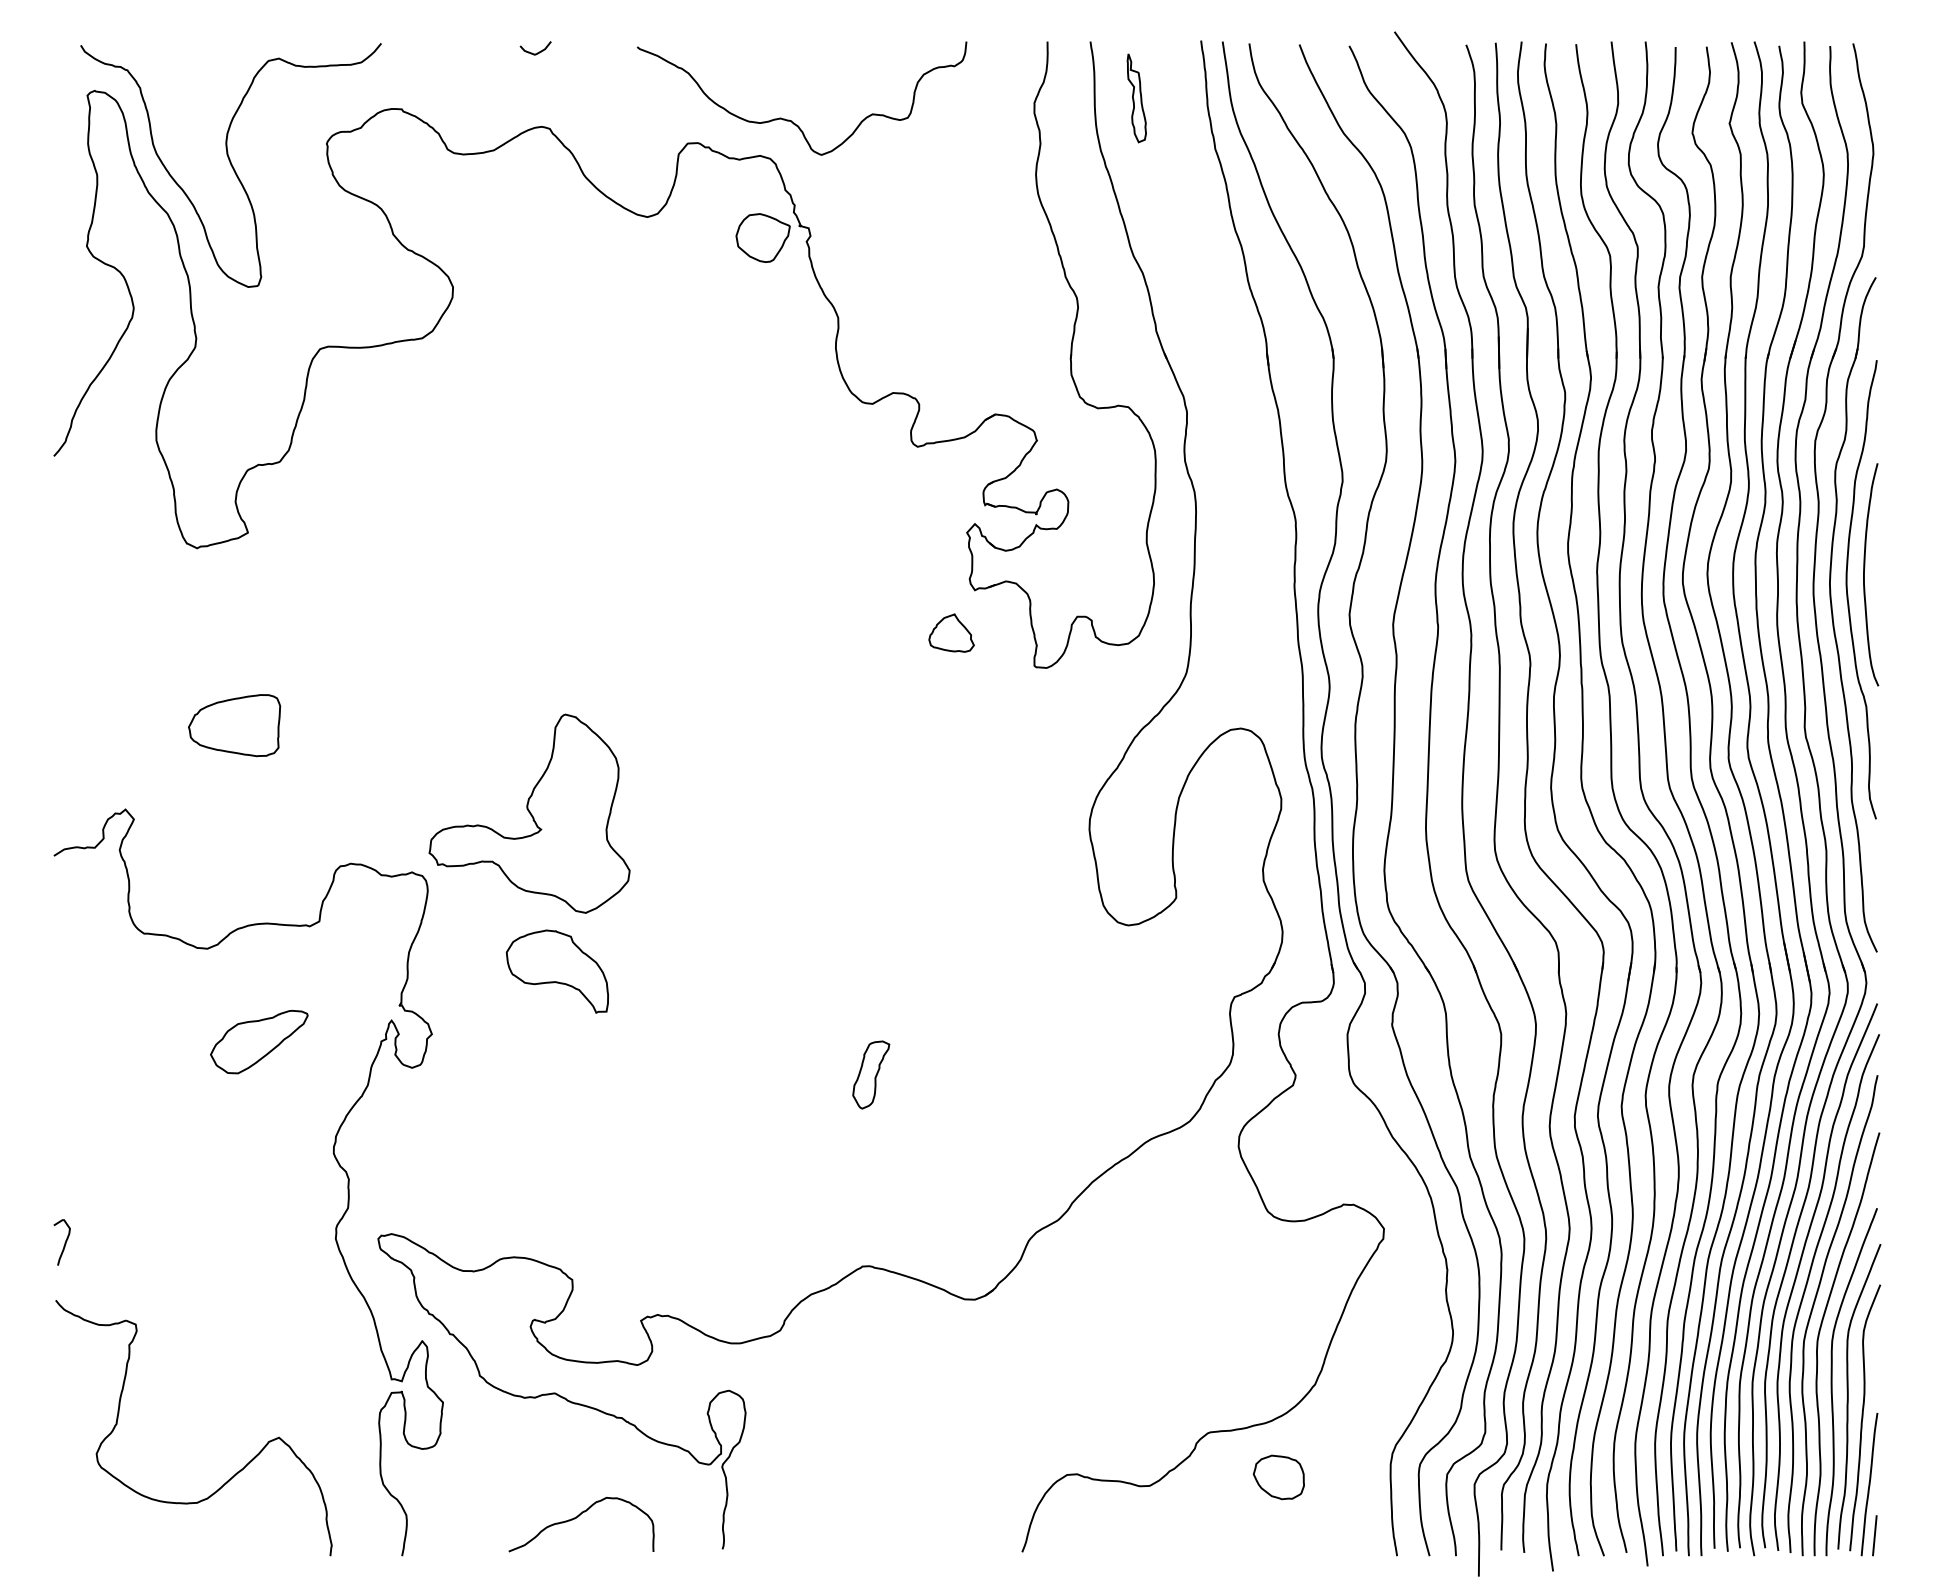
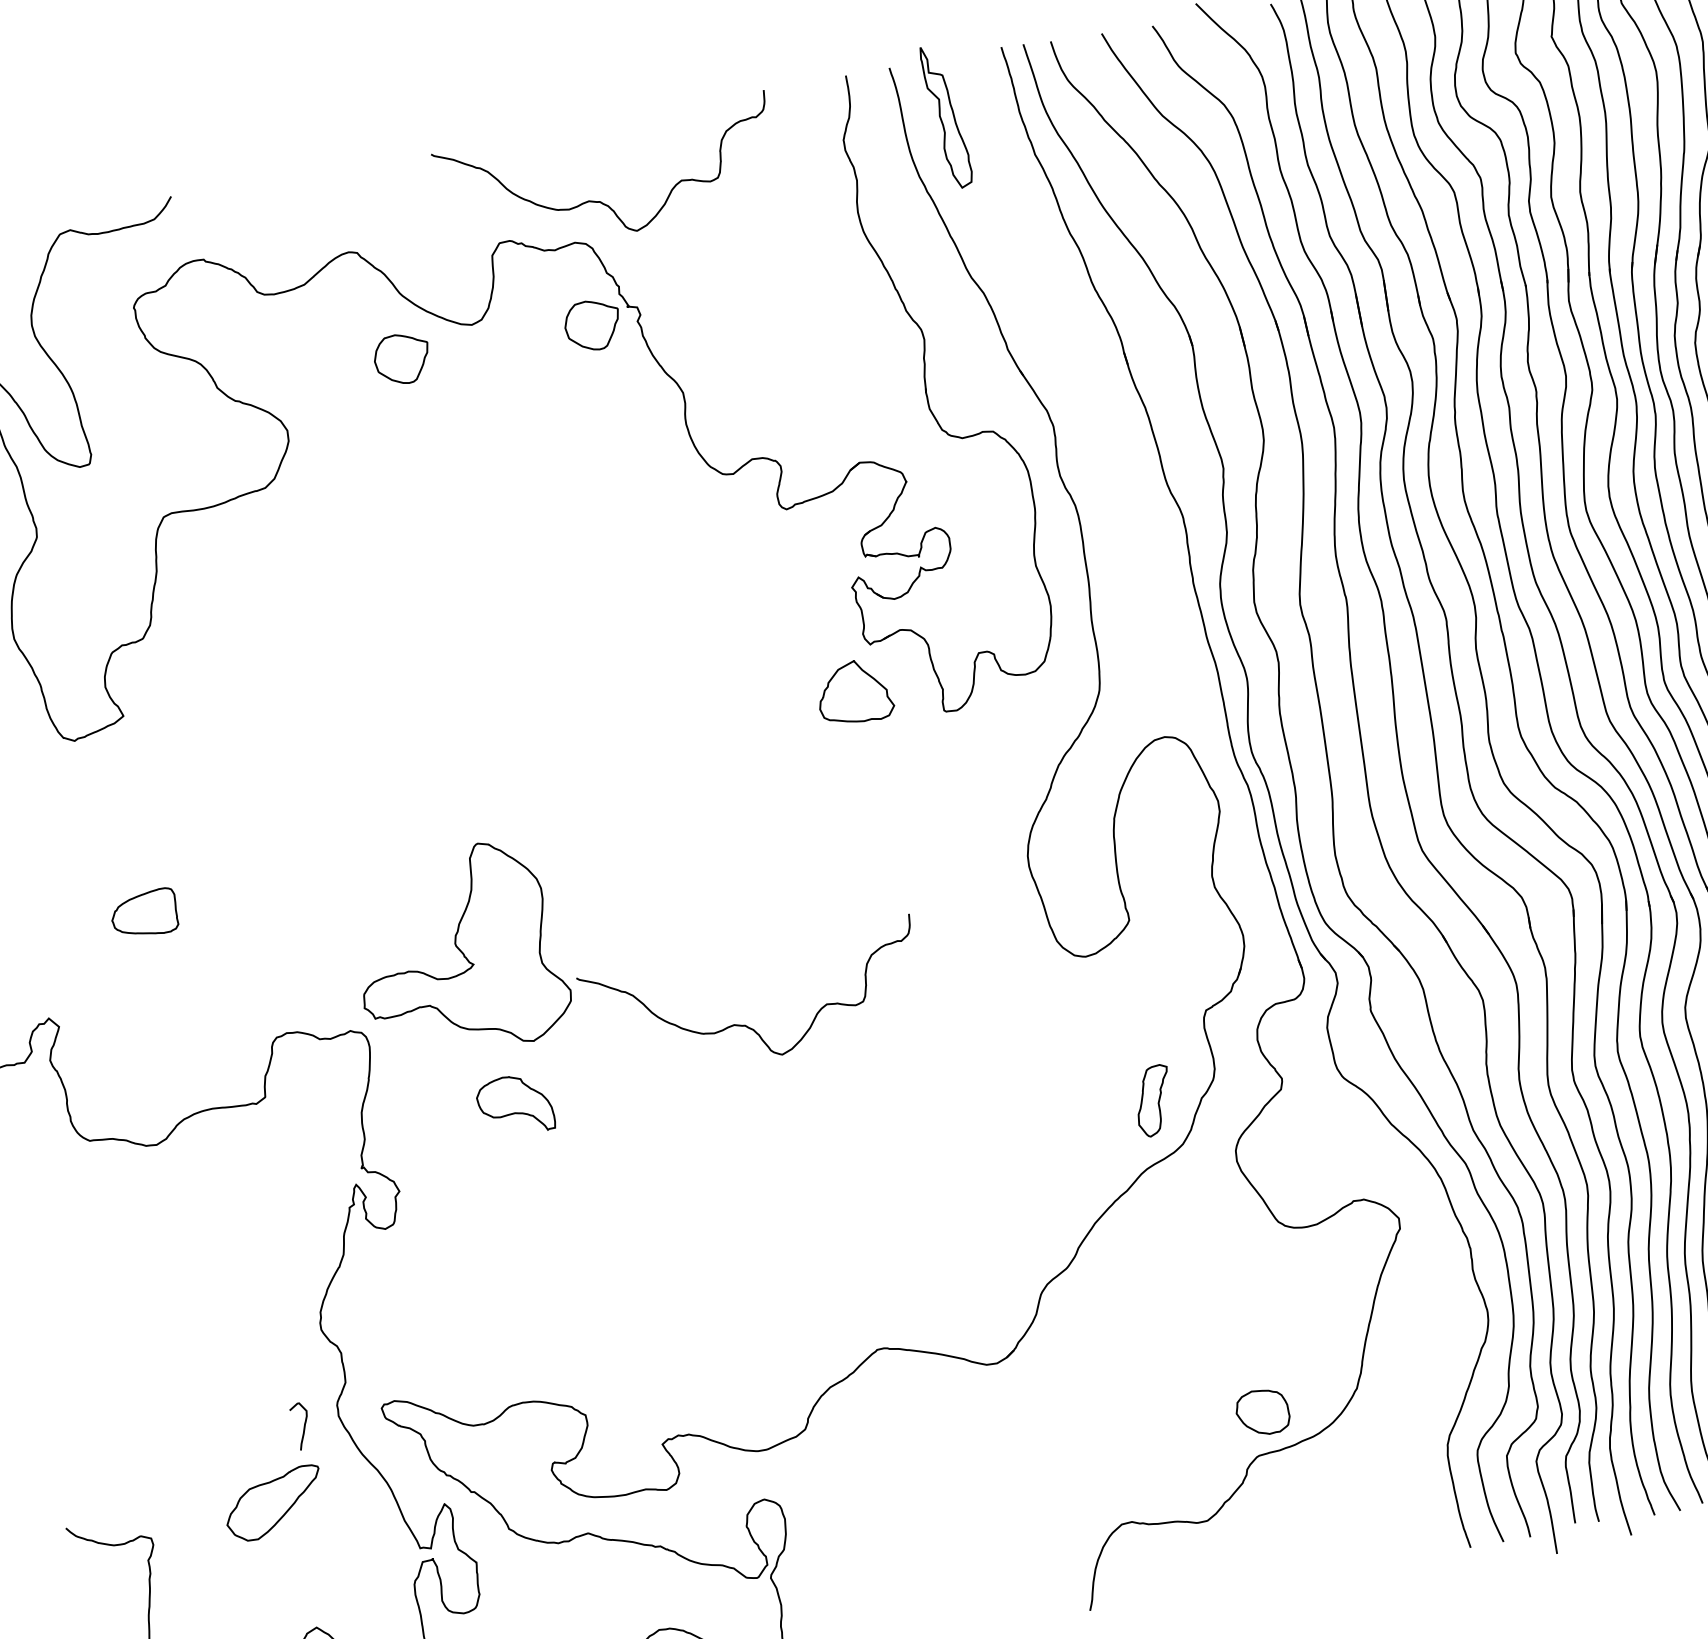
curve: (537, 52) -> (331, 177), removed
part: (1136, 98) -> (946, 117), size x1.6
part: (574, 237) -> (401, 358), added
part: (951, 632) -> (854, 691), size x1.6
part: (234, 725) -> (144, 913), size x0.7
curve: (791, 933) -> (745, 1025), added
part: (556, 971) -> (514, 1105), size x0.7
part: (259, 1041) -> (274, 1503), moved
part: (871, 1074) -> (1153, 1100), moved
curve: (64, 1242) -> (303, 1425), moved
part: (1278, 1477) -> (1262, 1412), moved

